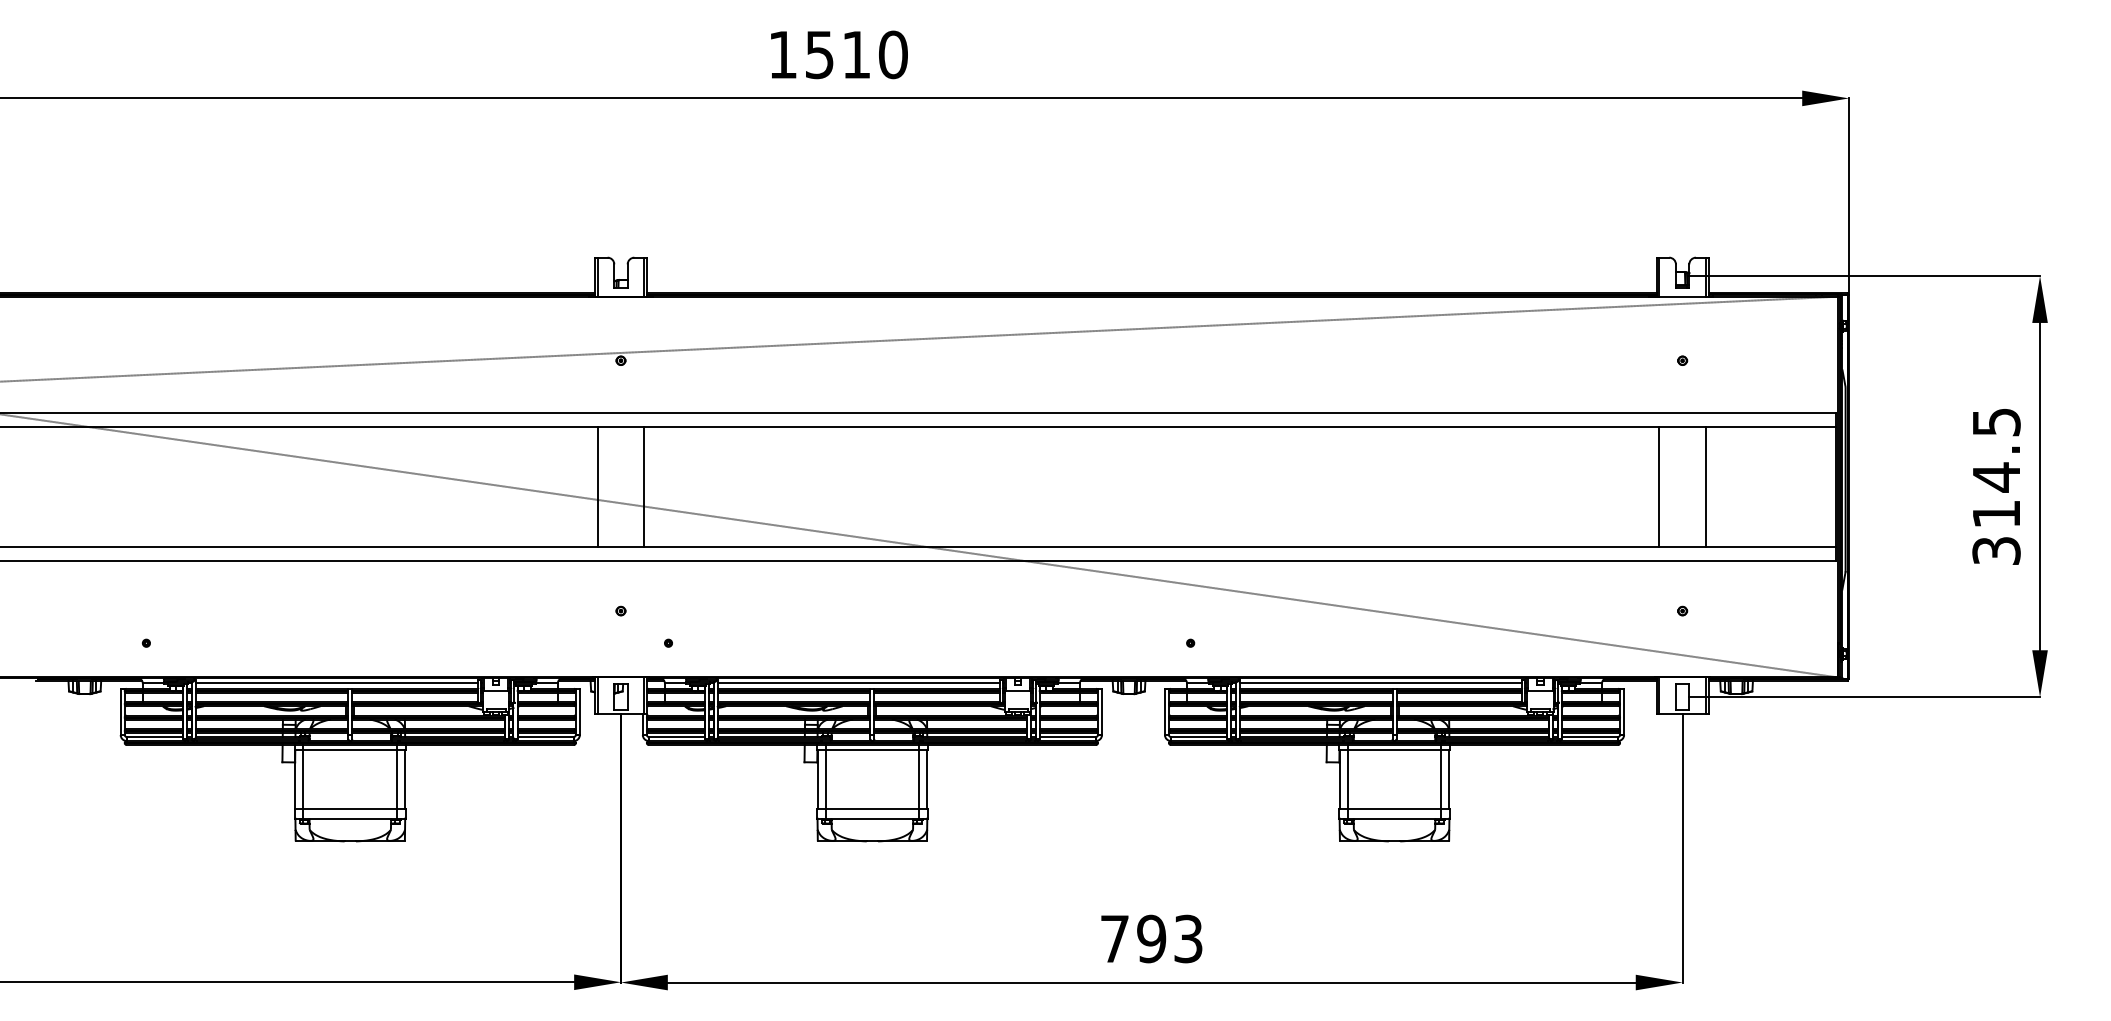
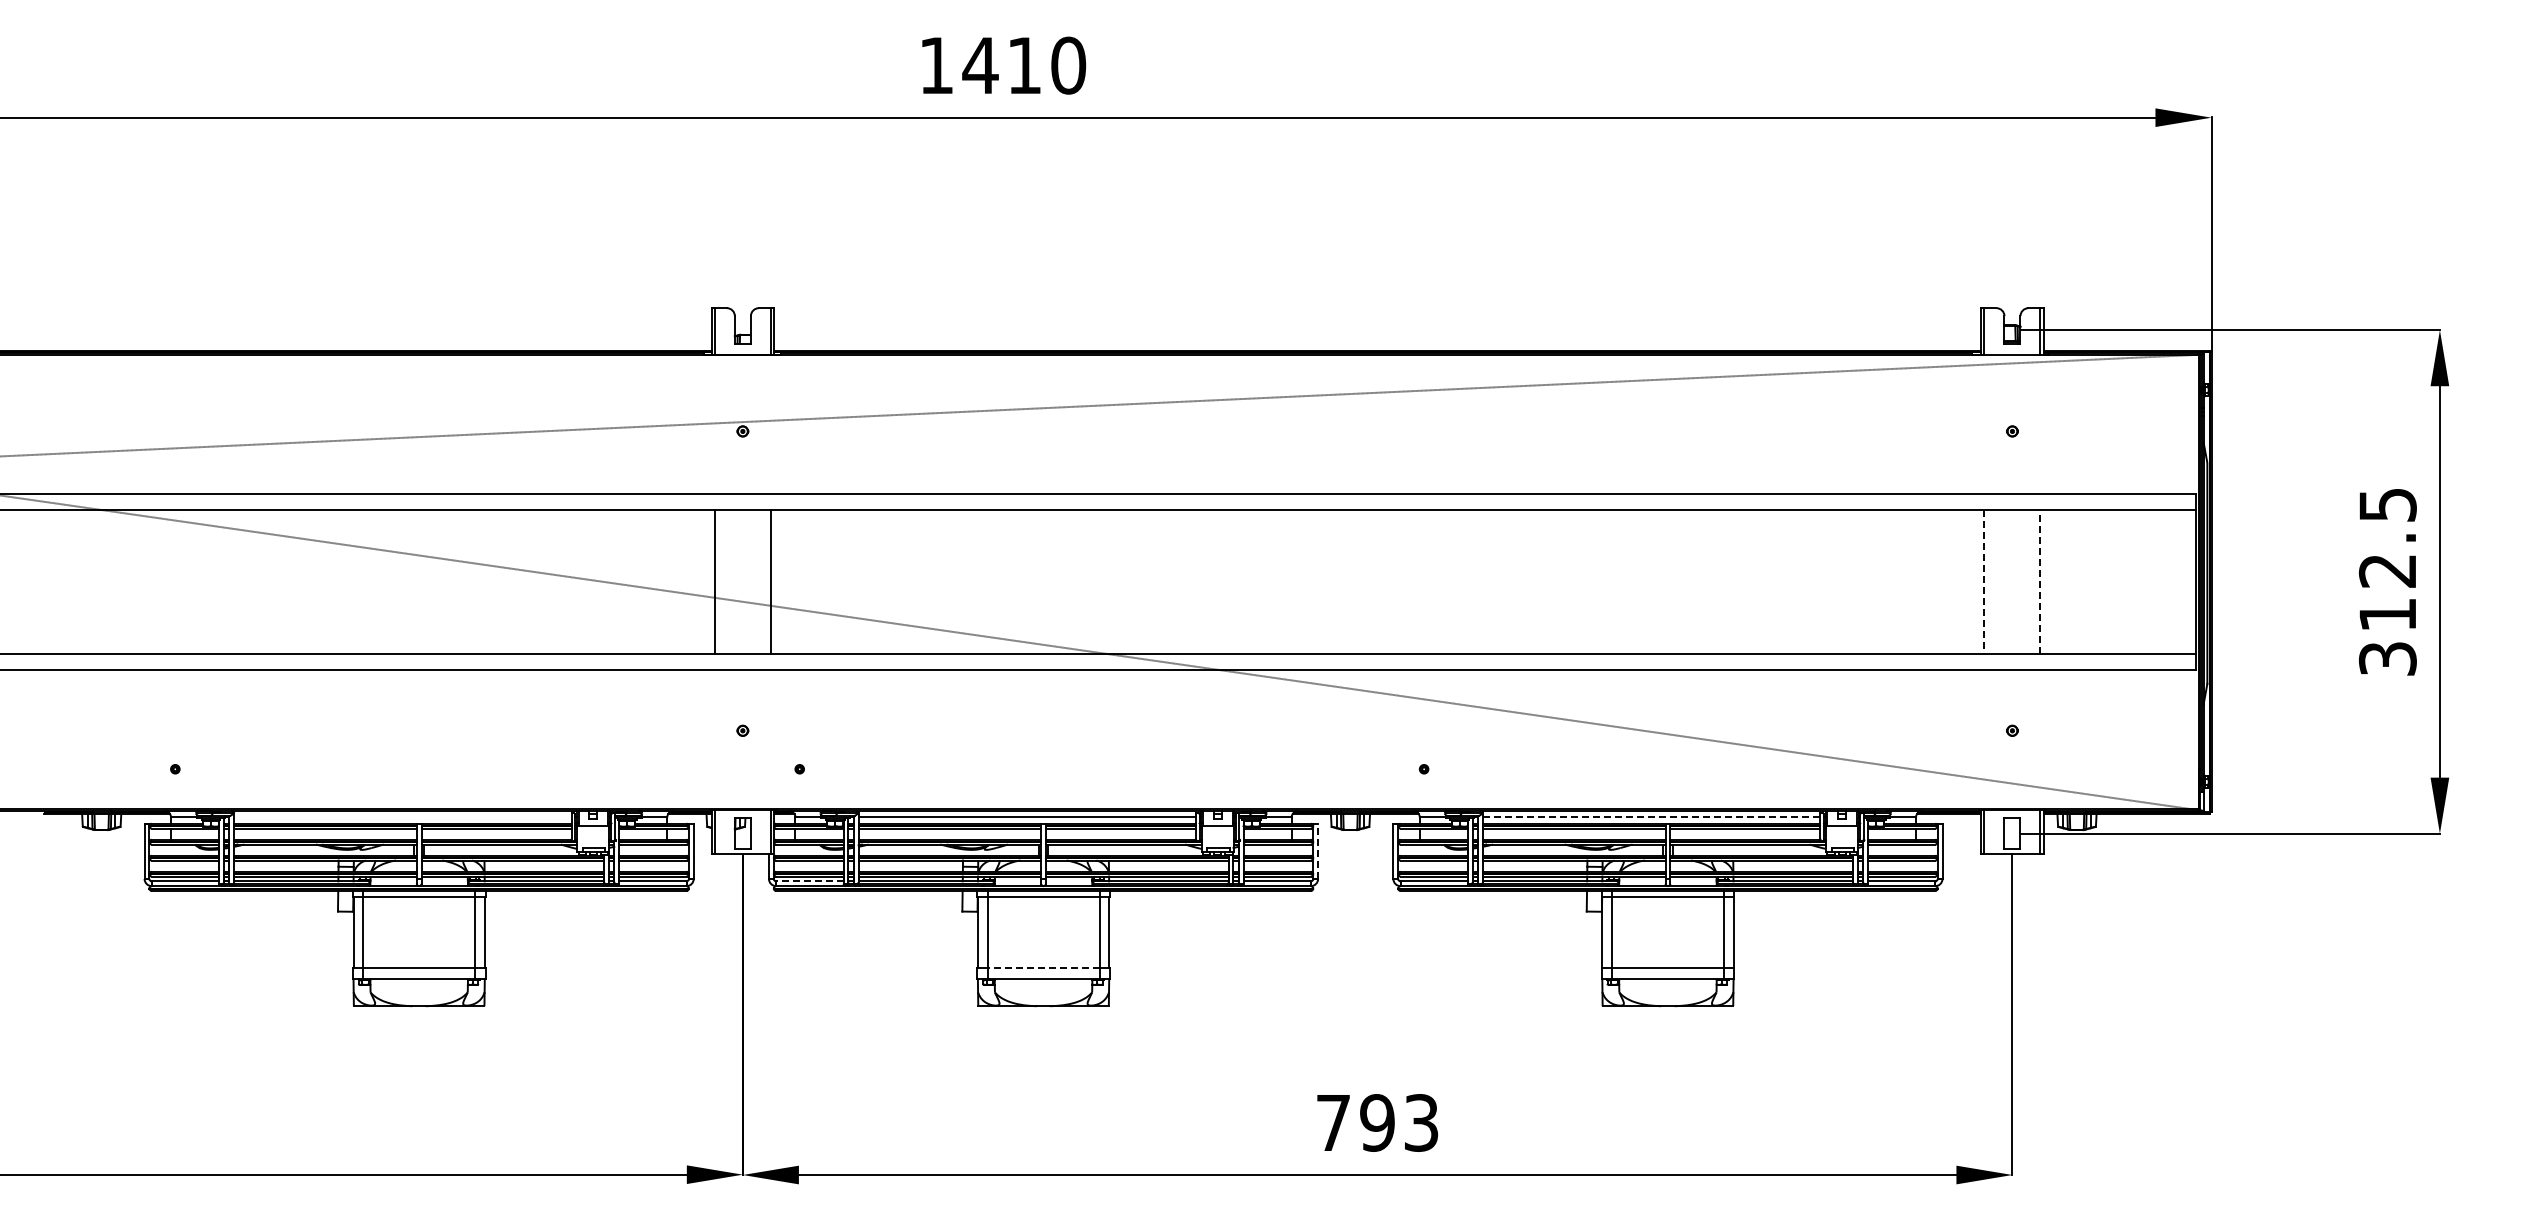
text: (819, 54) -> (980, 65), 1510 -> 1410
text: (1995, 477) -> (2386, 570), 314.5 -> 312.5
line: (1706, 486) -> (2040, 581), solid -> dashed
line: (1659, 487) -> (1984, 582), solid -> dashed
line: (336, 683) -> (402, 817), removed
line: (1380, 683) -> (1651, 817), solid -> dashed
line: (1102, 712) -> (1318, 851), solid -> dashed
line: (676, 737) -> (809, 881), solid -> dashed
line: (872, 809) -> (1043, 967), solid -> dashed

